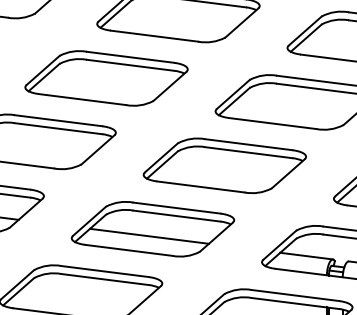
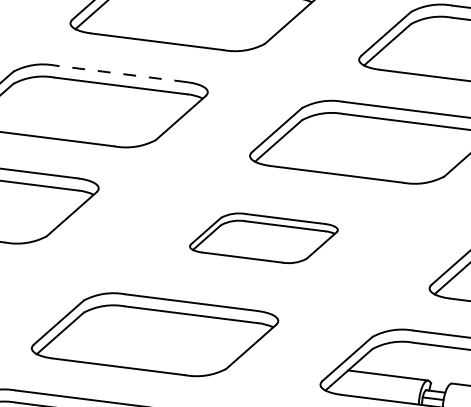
line: (130, 57) -> (120, 74), solid -> dashed
part: (224, 165) -> (263, 238), size x0.6
line: (149, 235) -> (149, 344), removed

